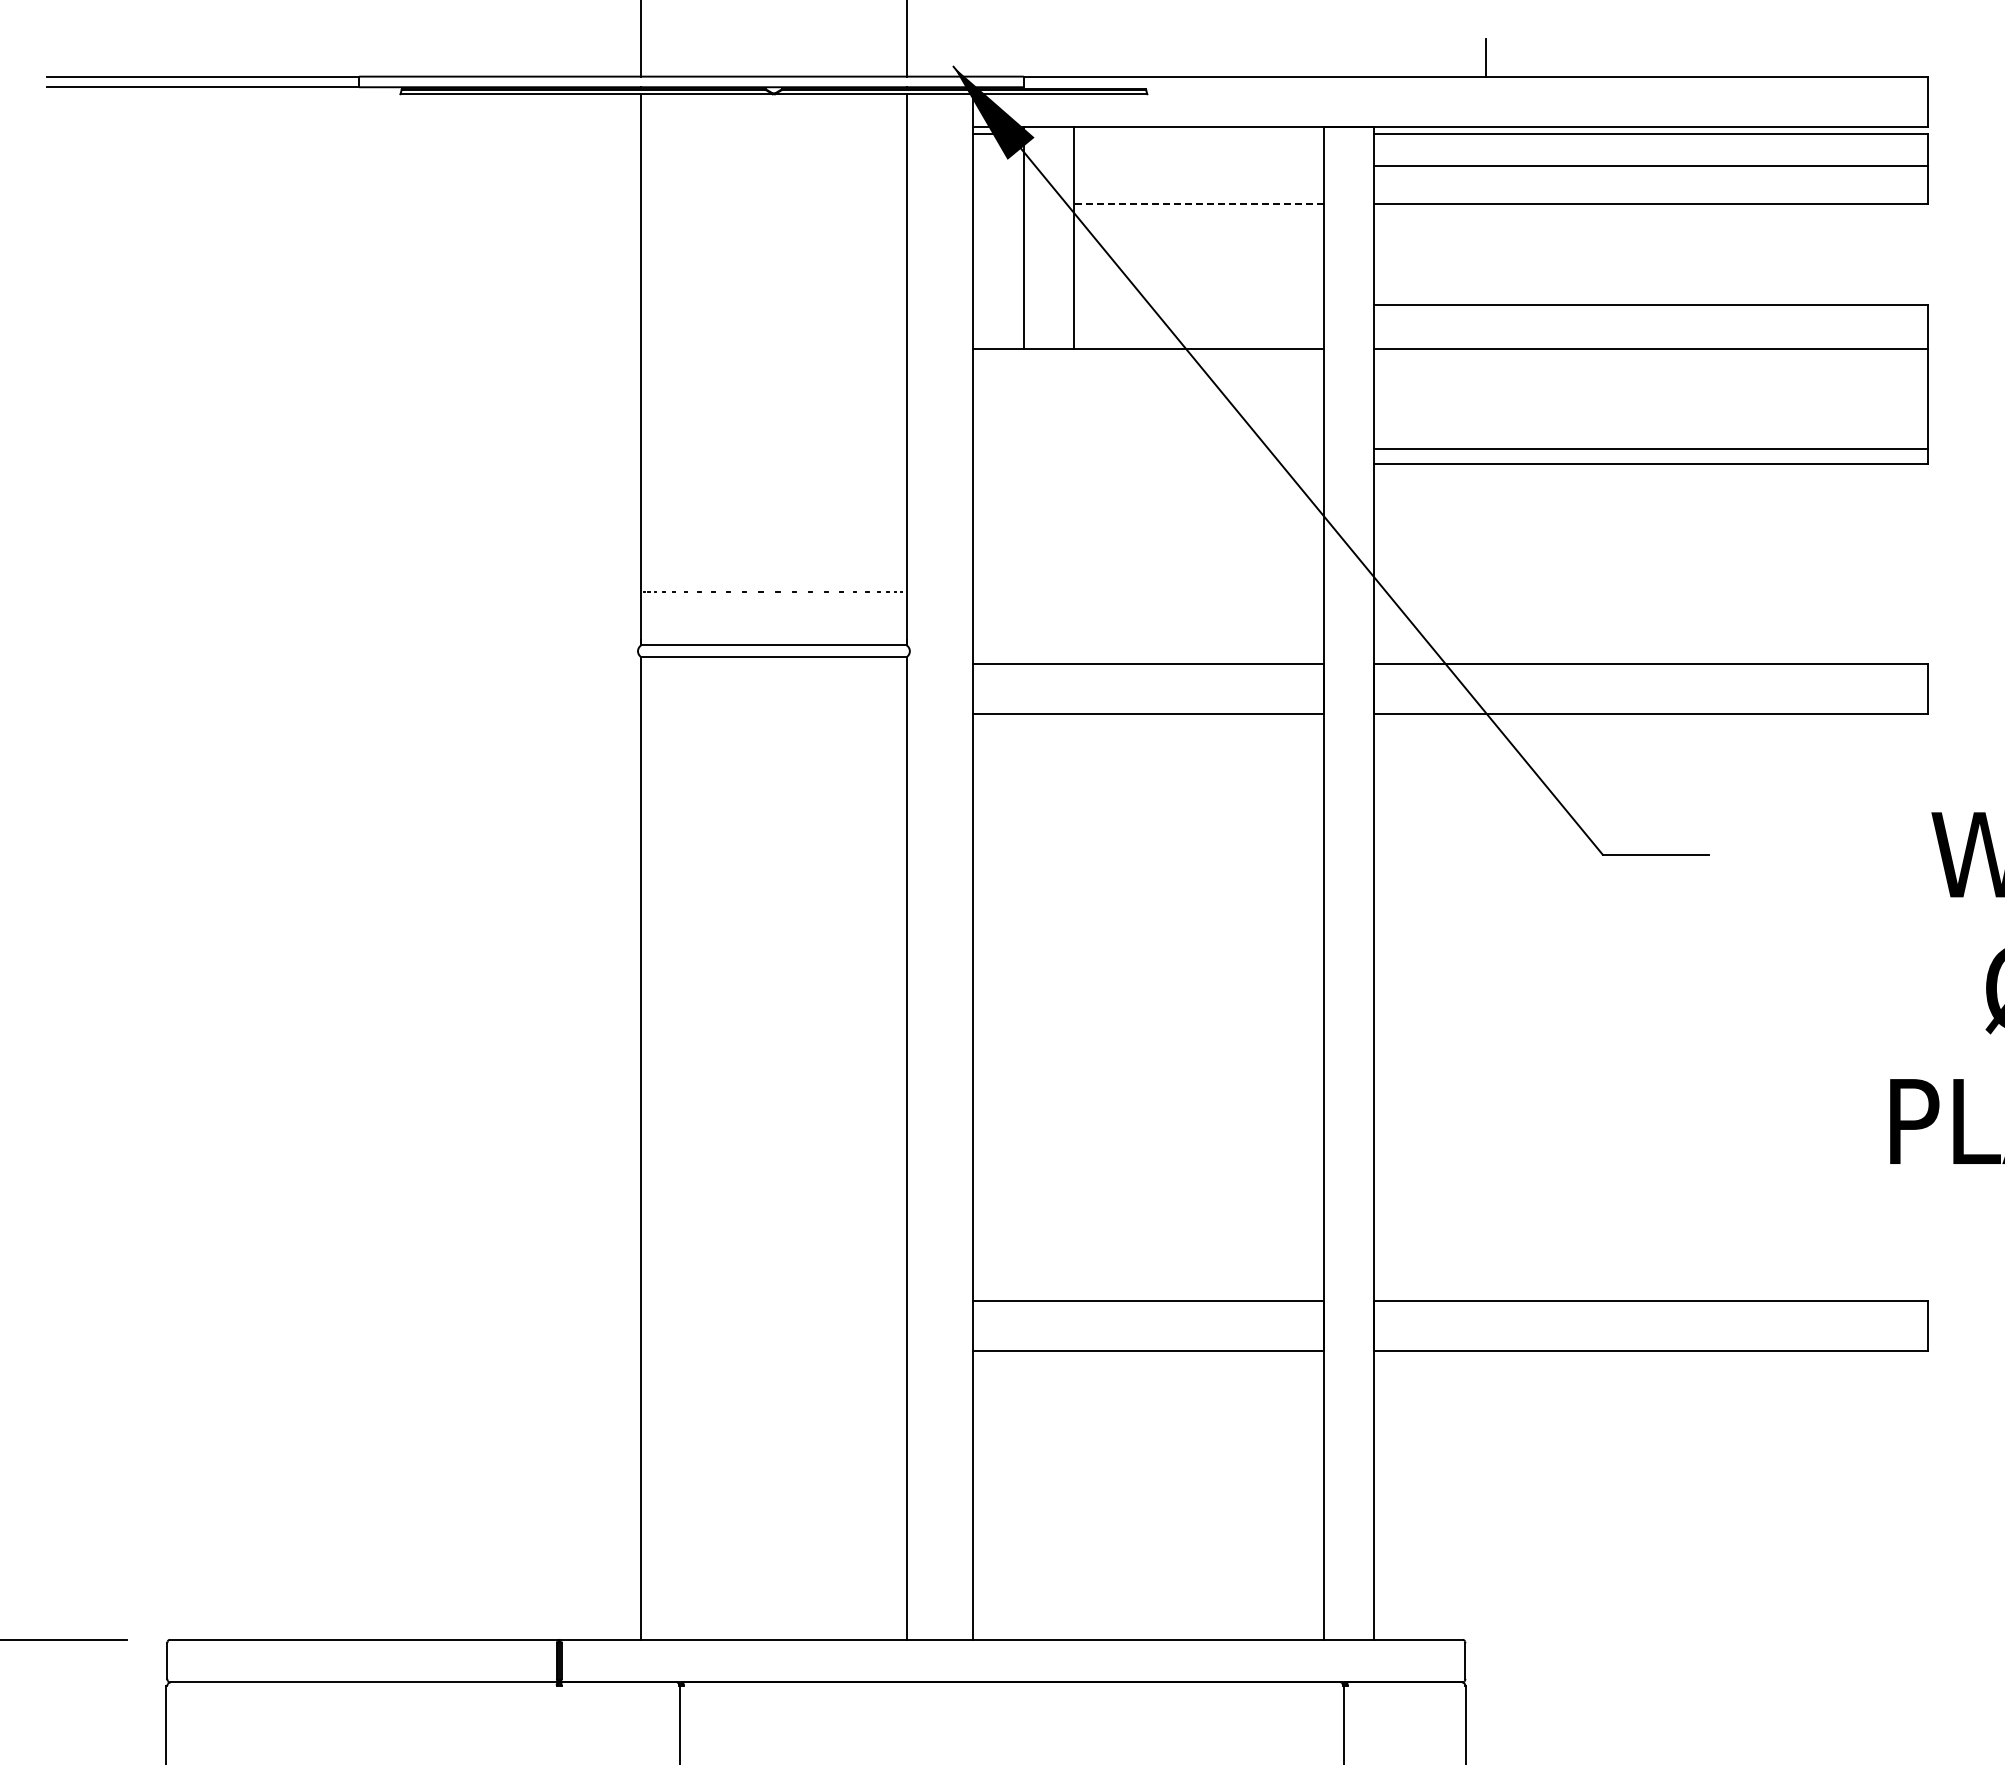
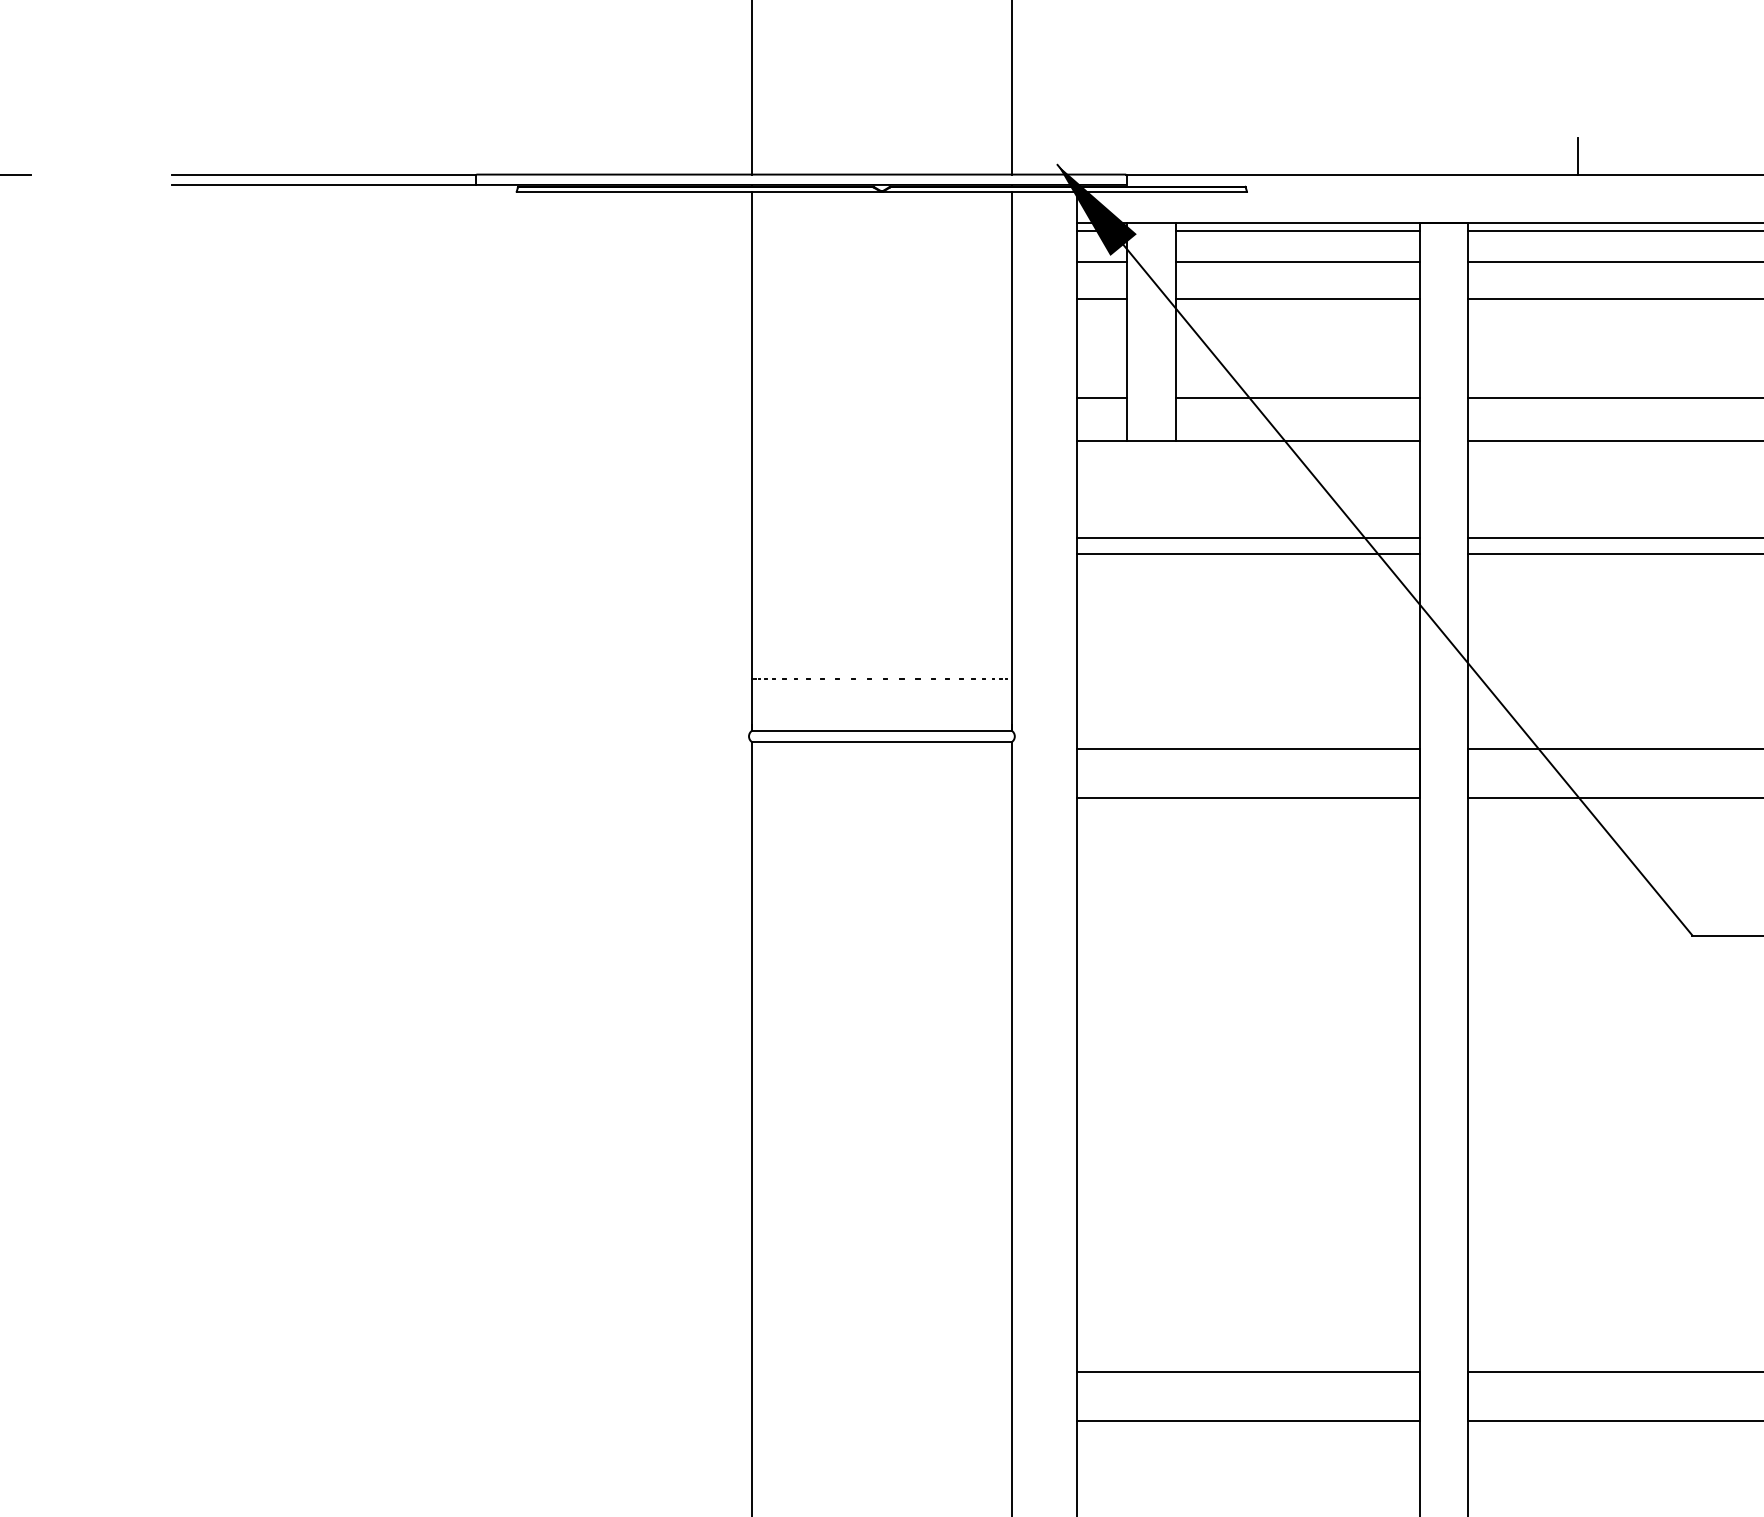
line: (1198, 134) -> (1297, 231), added
line: (998, 166) -> (1101, 262), added
line: (1198, 166) -> (1297, 262), added
line: (998, 203) -> (1101, 298), added
line: (1199, 203) -> (1298, 298), dashed -> solid
line: (998, 305) -> (1101, 398), added
line: (1198, 305) -> (1297, 398), added
line: (1148, 448) -> (1248, 538), added
line: (1148, 464) -> (1248, 553), added

